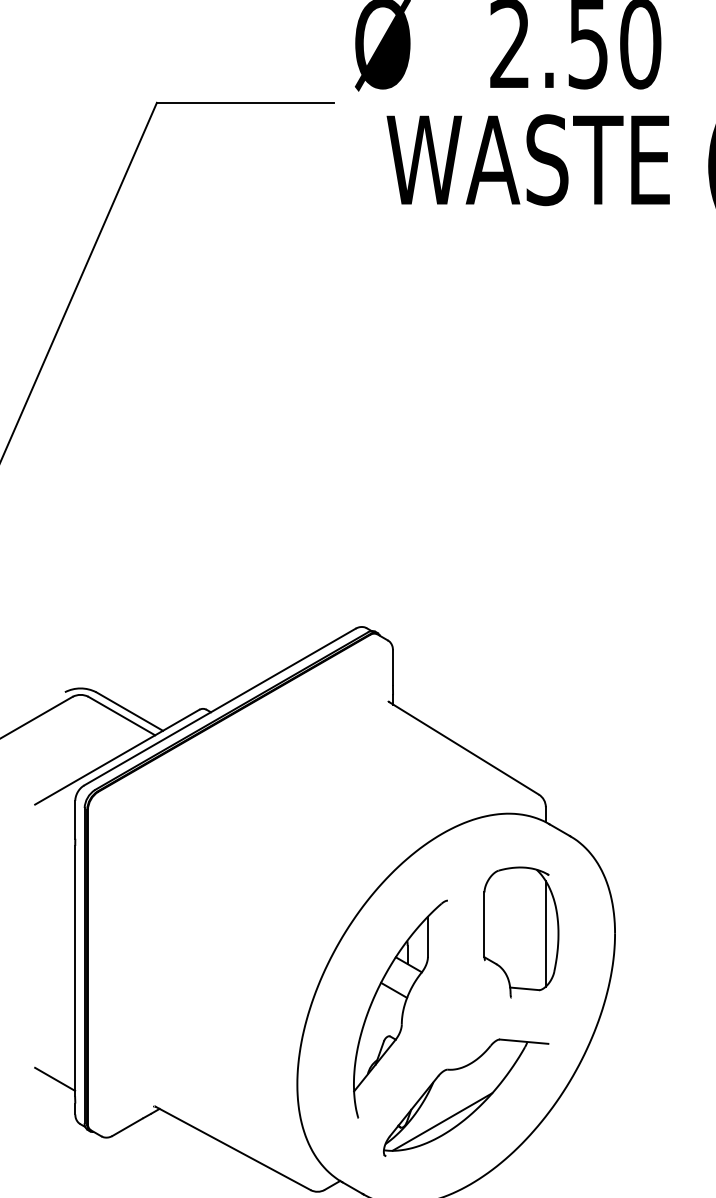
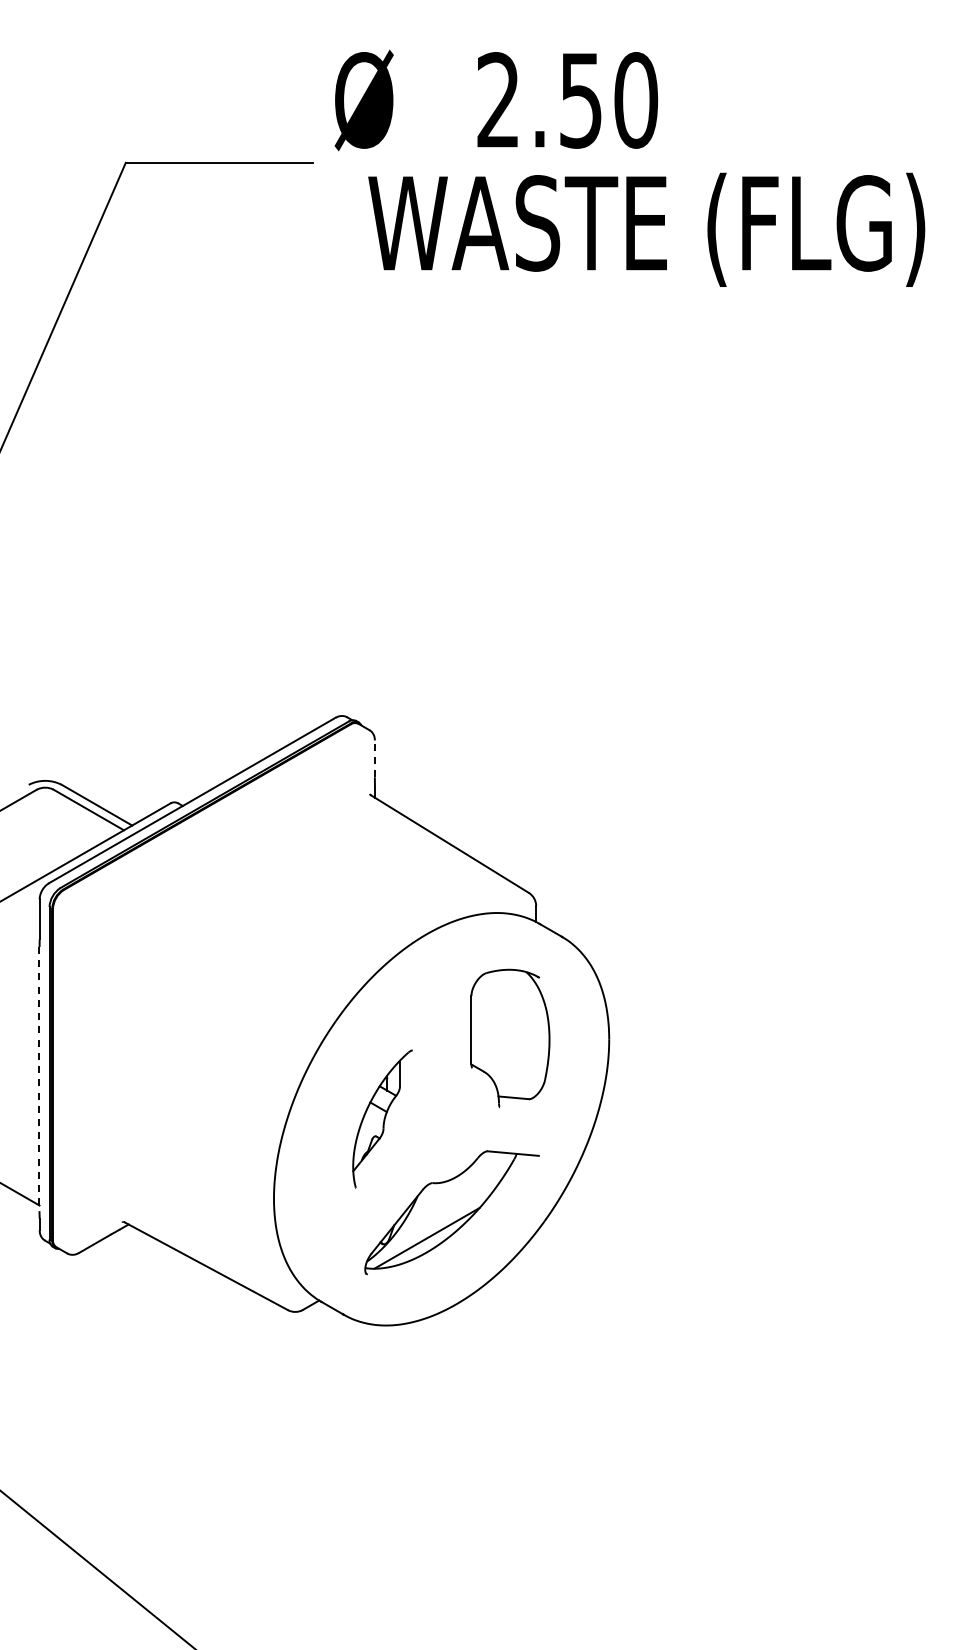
line: (392, 667) -> (374, 758), solid -> dashed
line: (546, 933) -> (536, 1039), removed
line: (75, 971) -> (39, 1079), solid -> dashed
part: (400, 1008) -> (382, 1118), size x0.6

